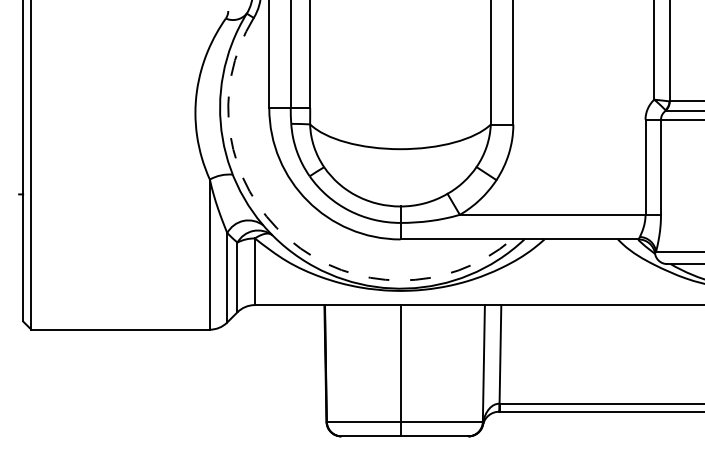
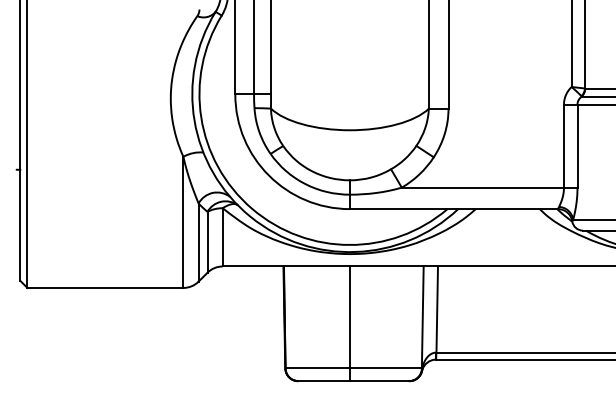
arc: (288, 238) -> (252, 208), dashed -> solid

